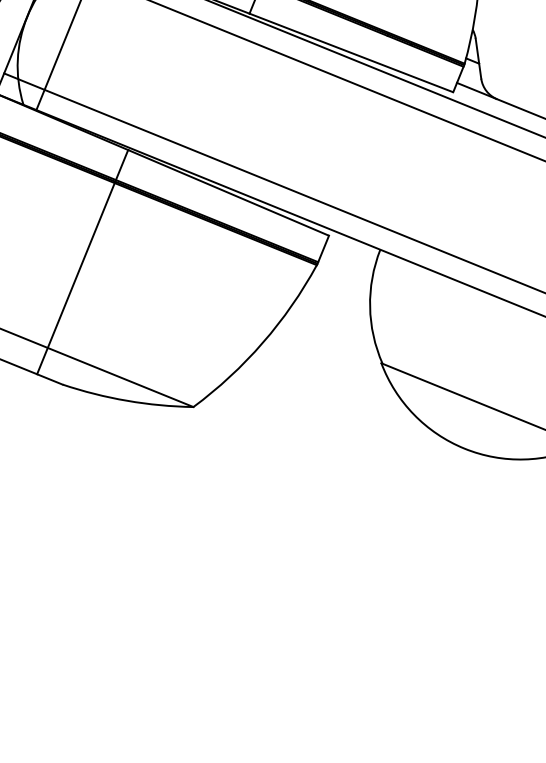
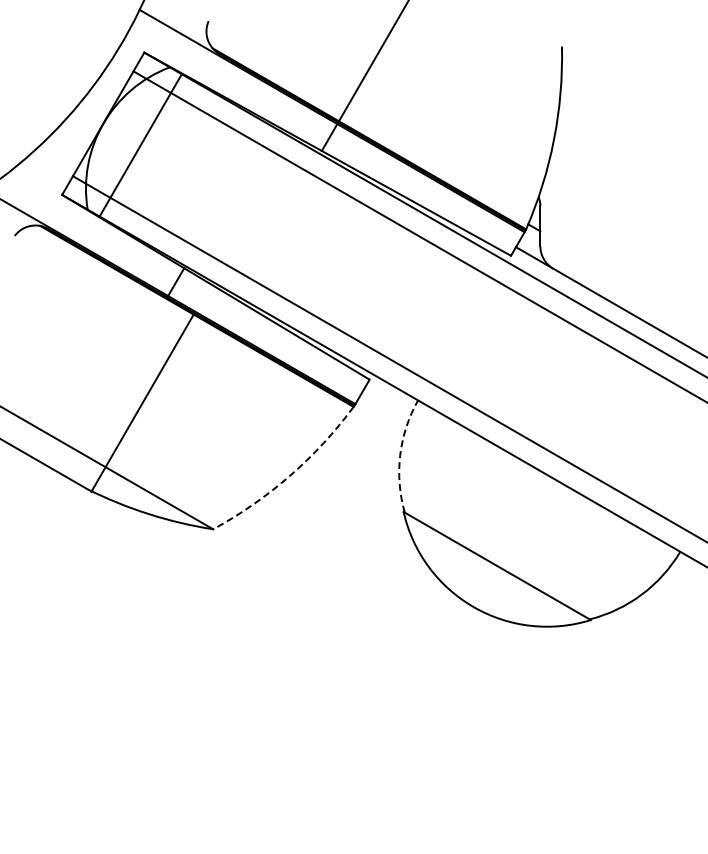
line: (75, 277) -> (142, 402), moved
arc: (370, 307) -> (400, 455), solid -> dashed
arc: (263, 342) -> (290, 475), solid -> dashed

